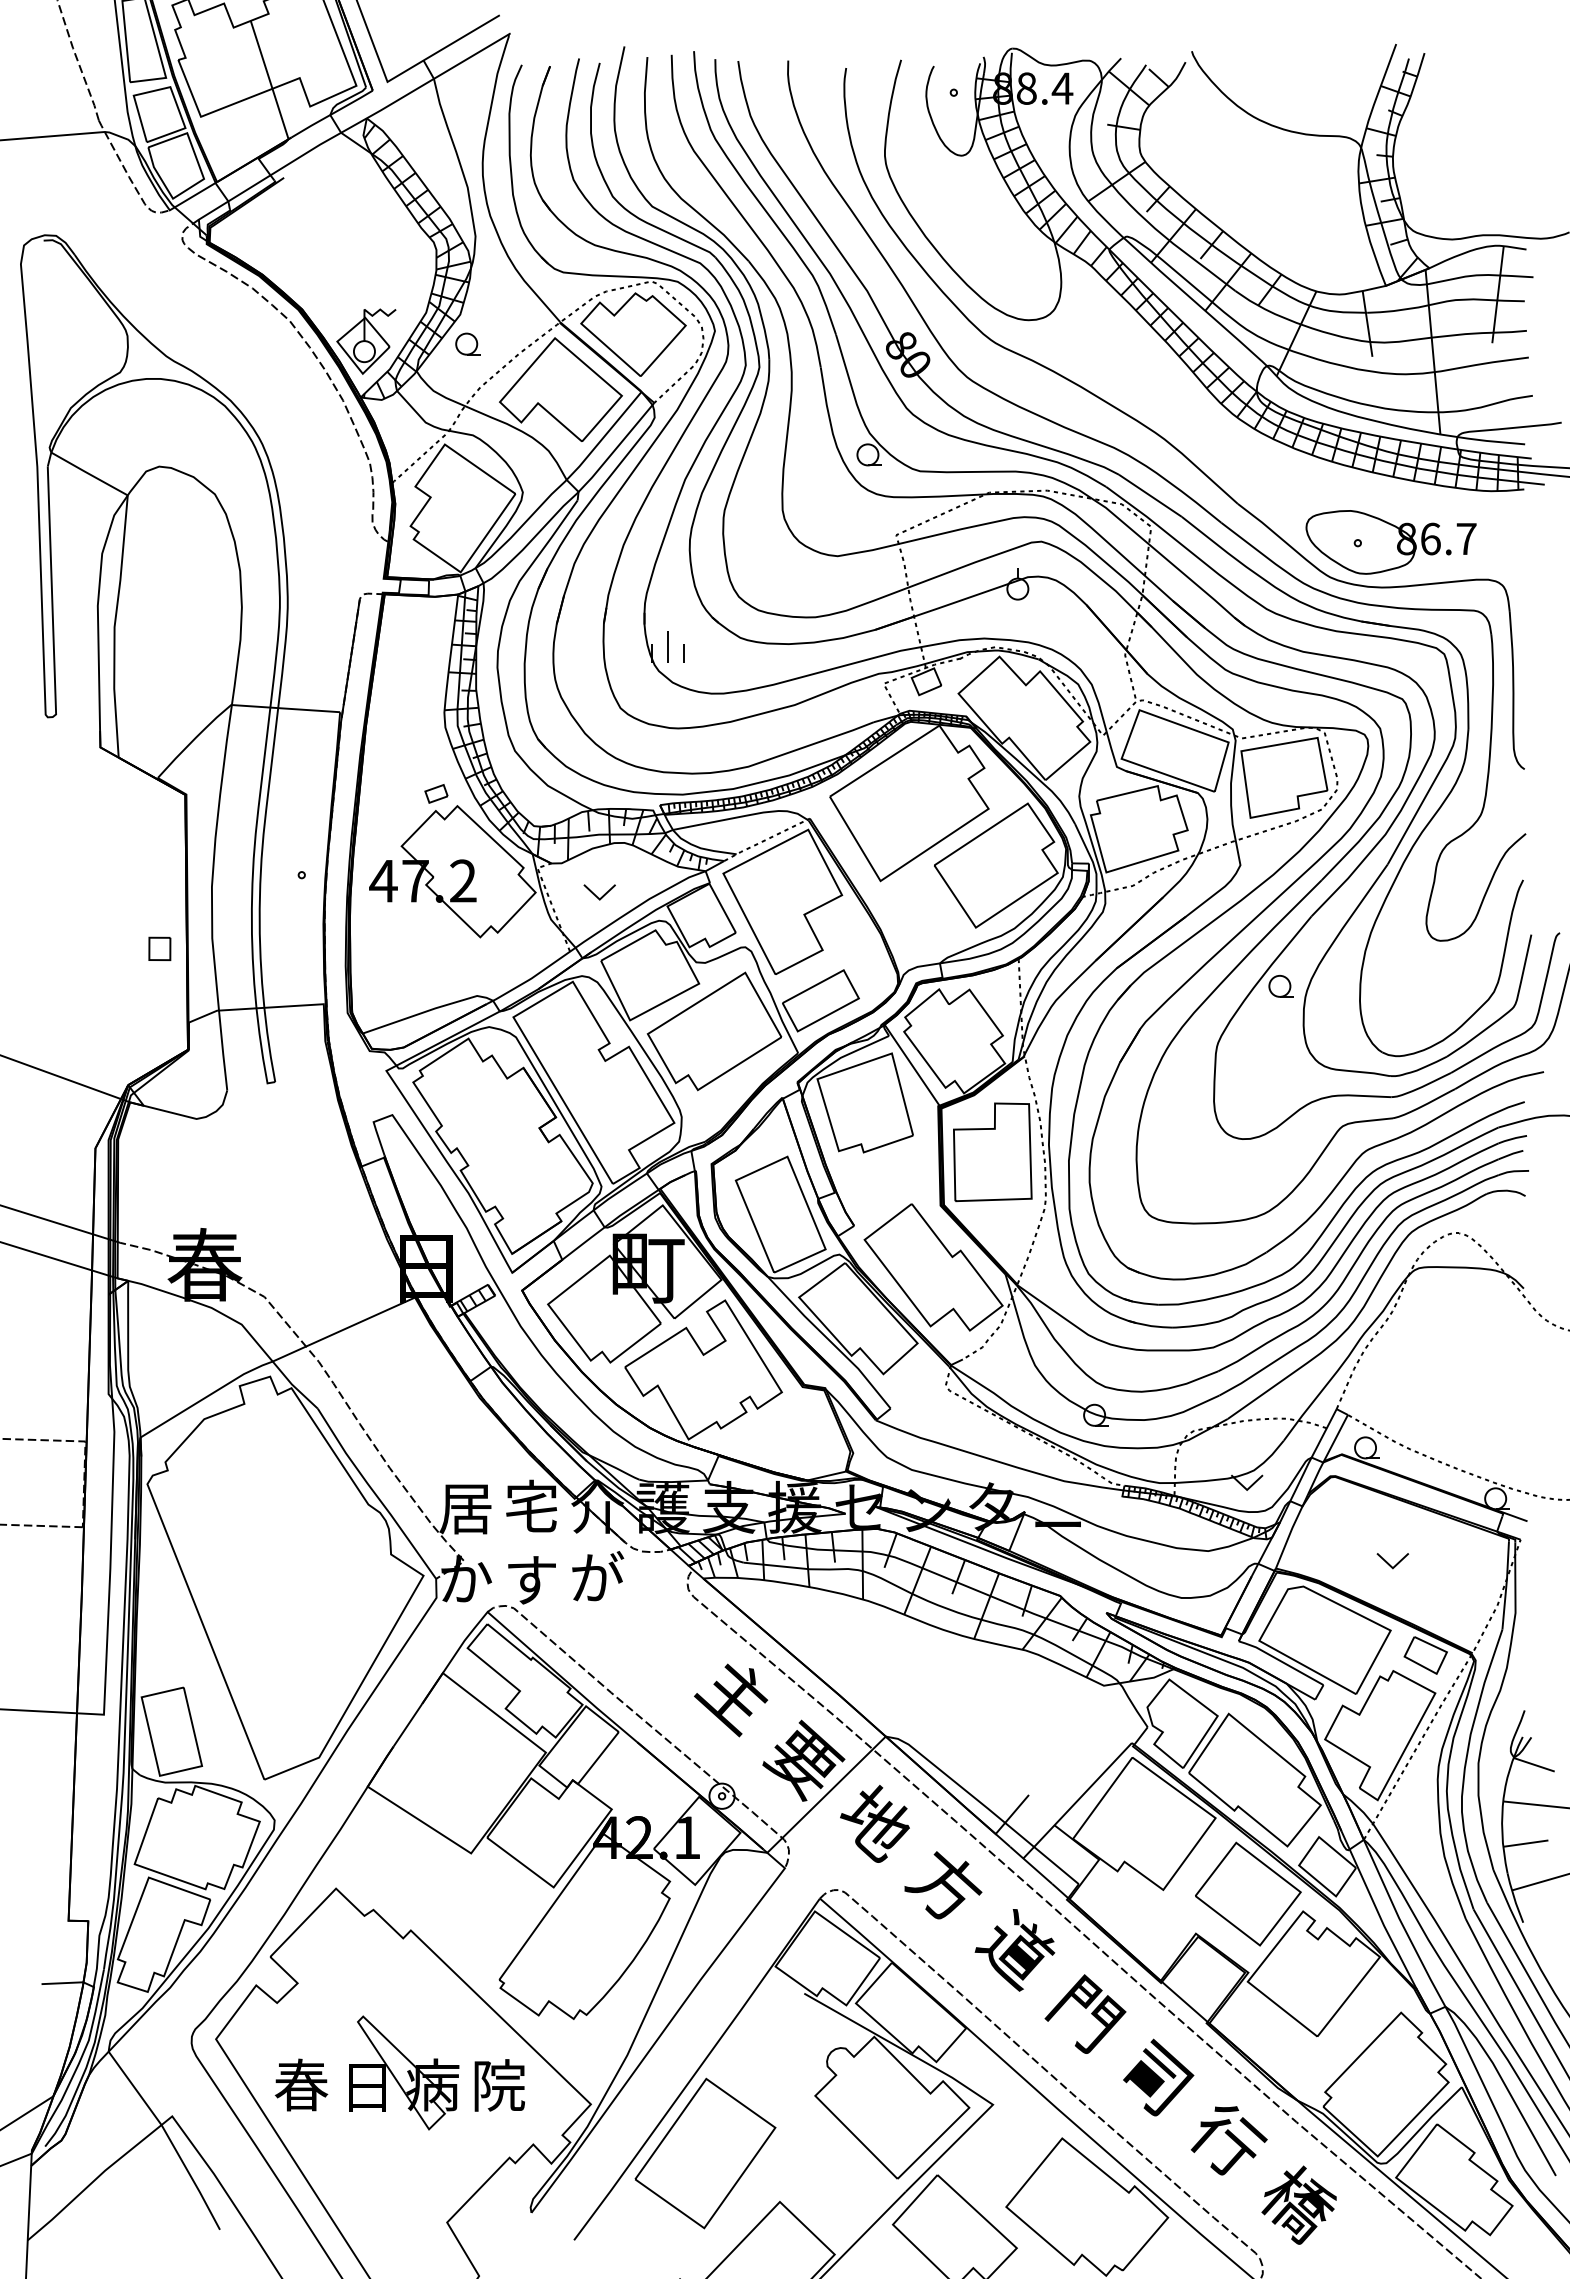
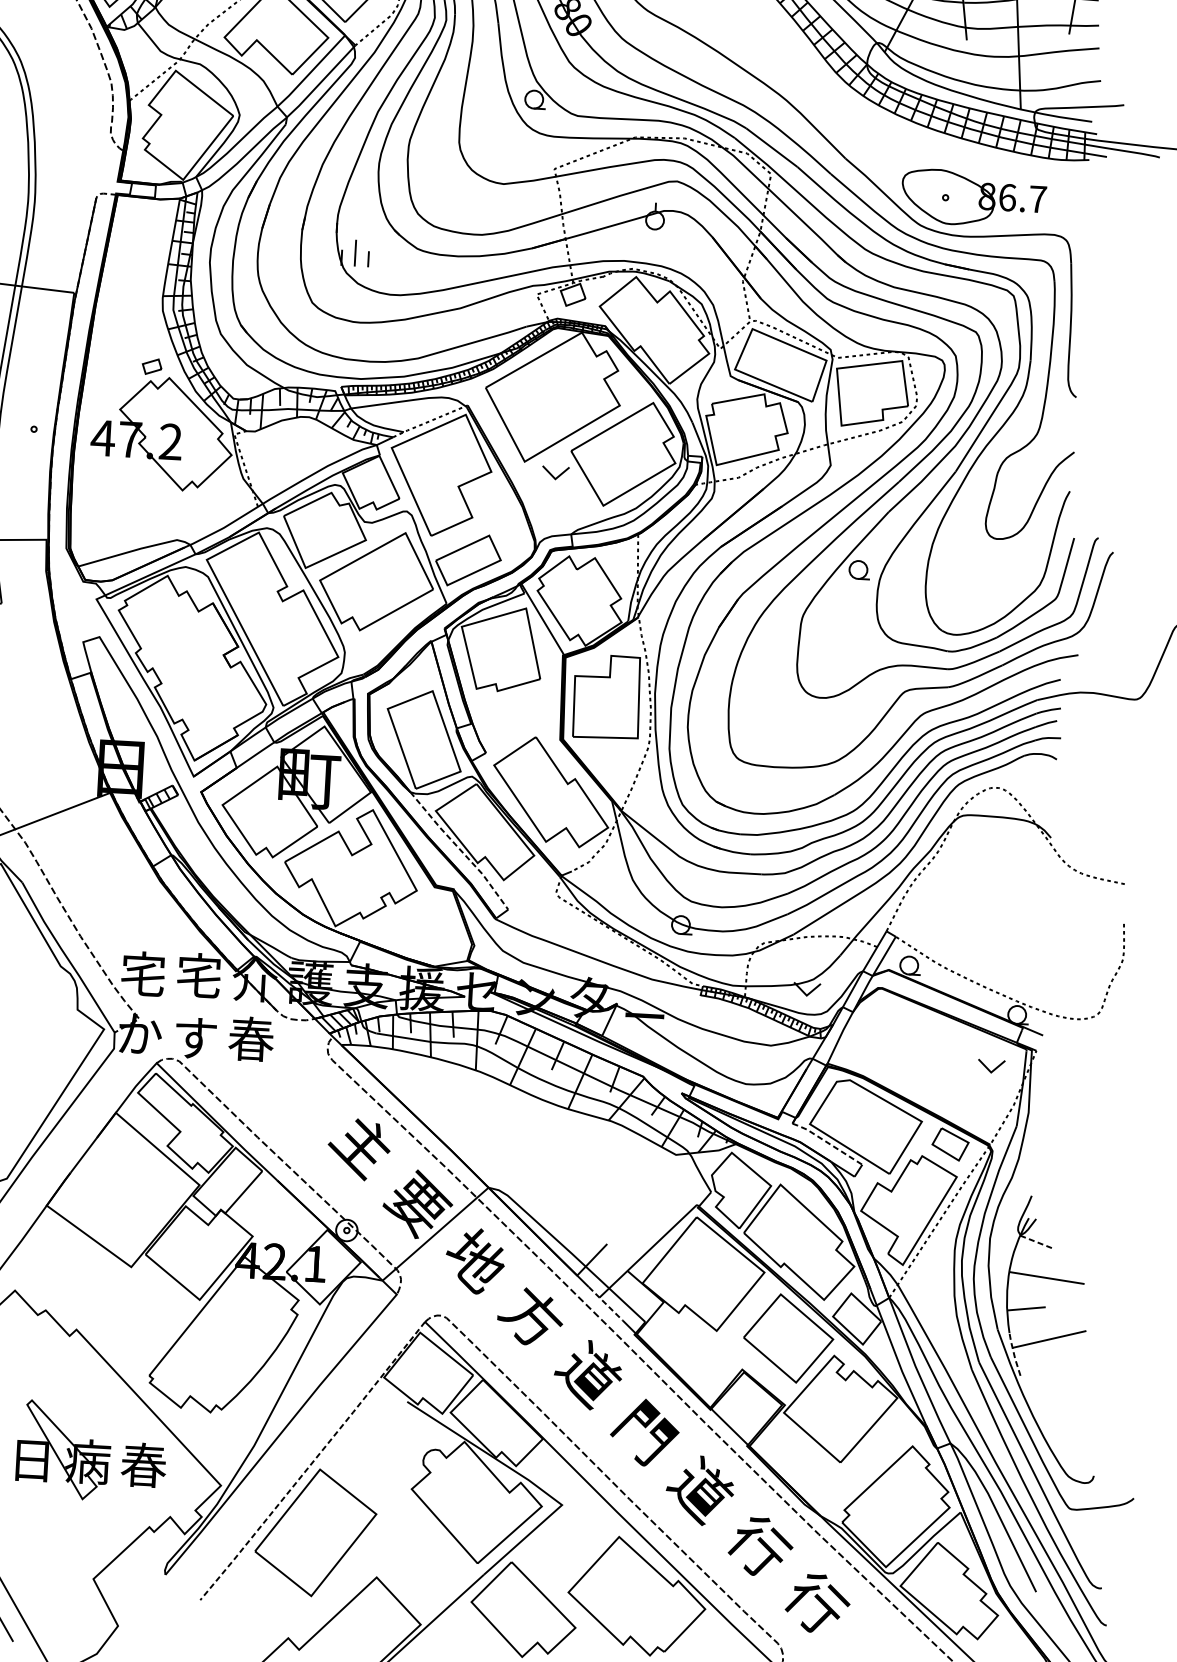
part: (599, 892) -> (555, 473), moved
line: (830, 1341) -> (460, 849), solid -> dashed
text: (465, 1507) -> (142, 973), 居 -> 宅
part: (1392, 1561) -> (991, 1066), moved
text: (597, 1577) -> (251, 1039), が -> 春
line: (1281, 1661) -> (827, 1142), solid -> dashed
line: (1534, 1764) -> (1037, 1242), solid -> dashed
line: (1030, 1865) -> (605, 1303), solid -> dashed
line: (1514, 1897) -> (1014, 1354), solid -> dashed
line: (697, 2070) -> (313, 1462), solid -> dashed
text: (1154, 2078) -> (700, 1490), 司 -> 道
text: (498, 2085) -> (143, 1465), 院 -> 春
text: (1299, 2204) -> (817, 1604), 橋 -> 行

